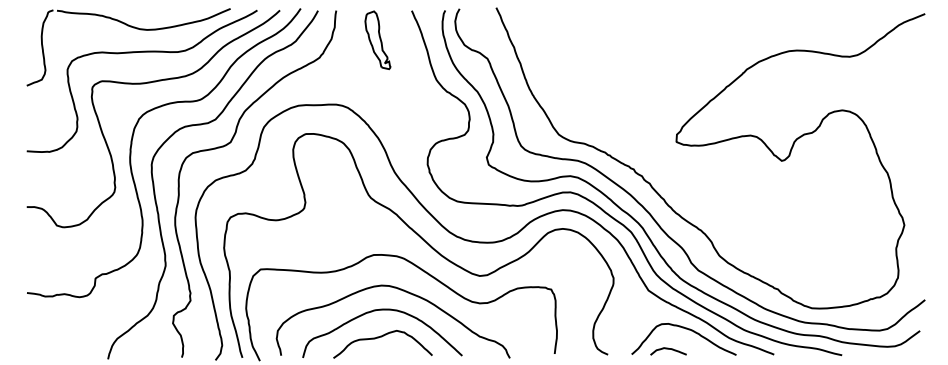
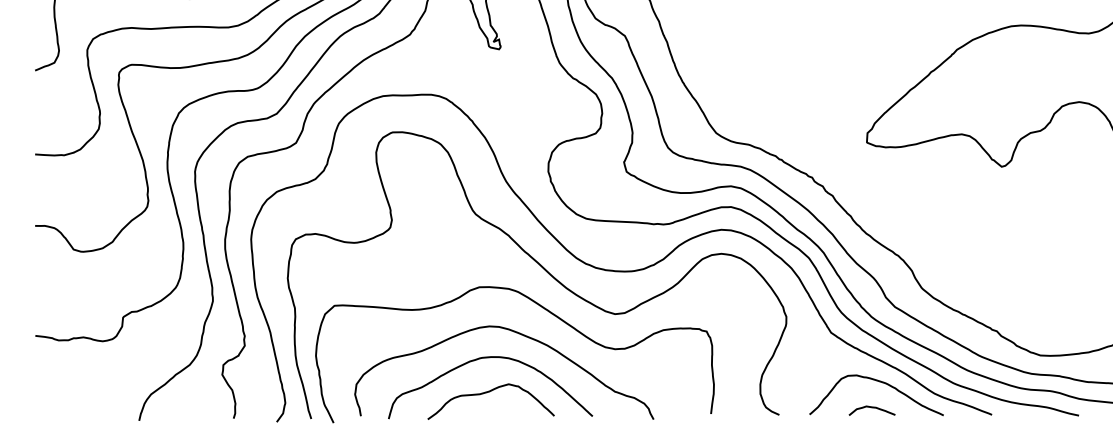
curve: (668, 349) -> (872, 408), moved

